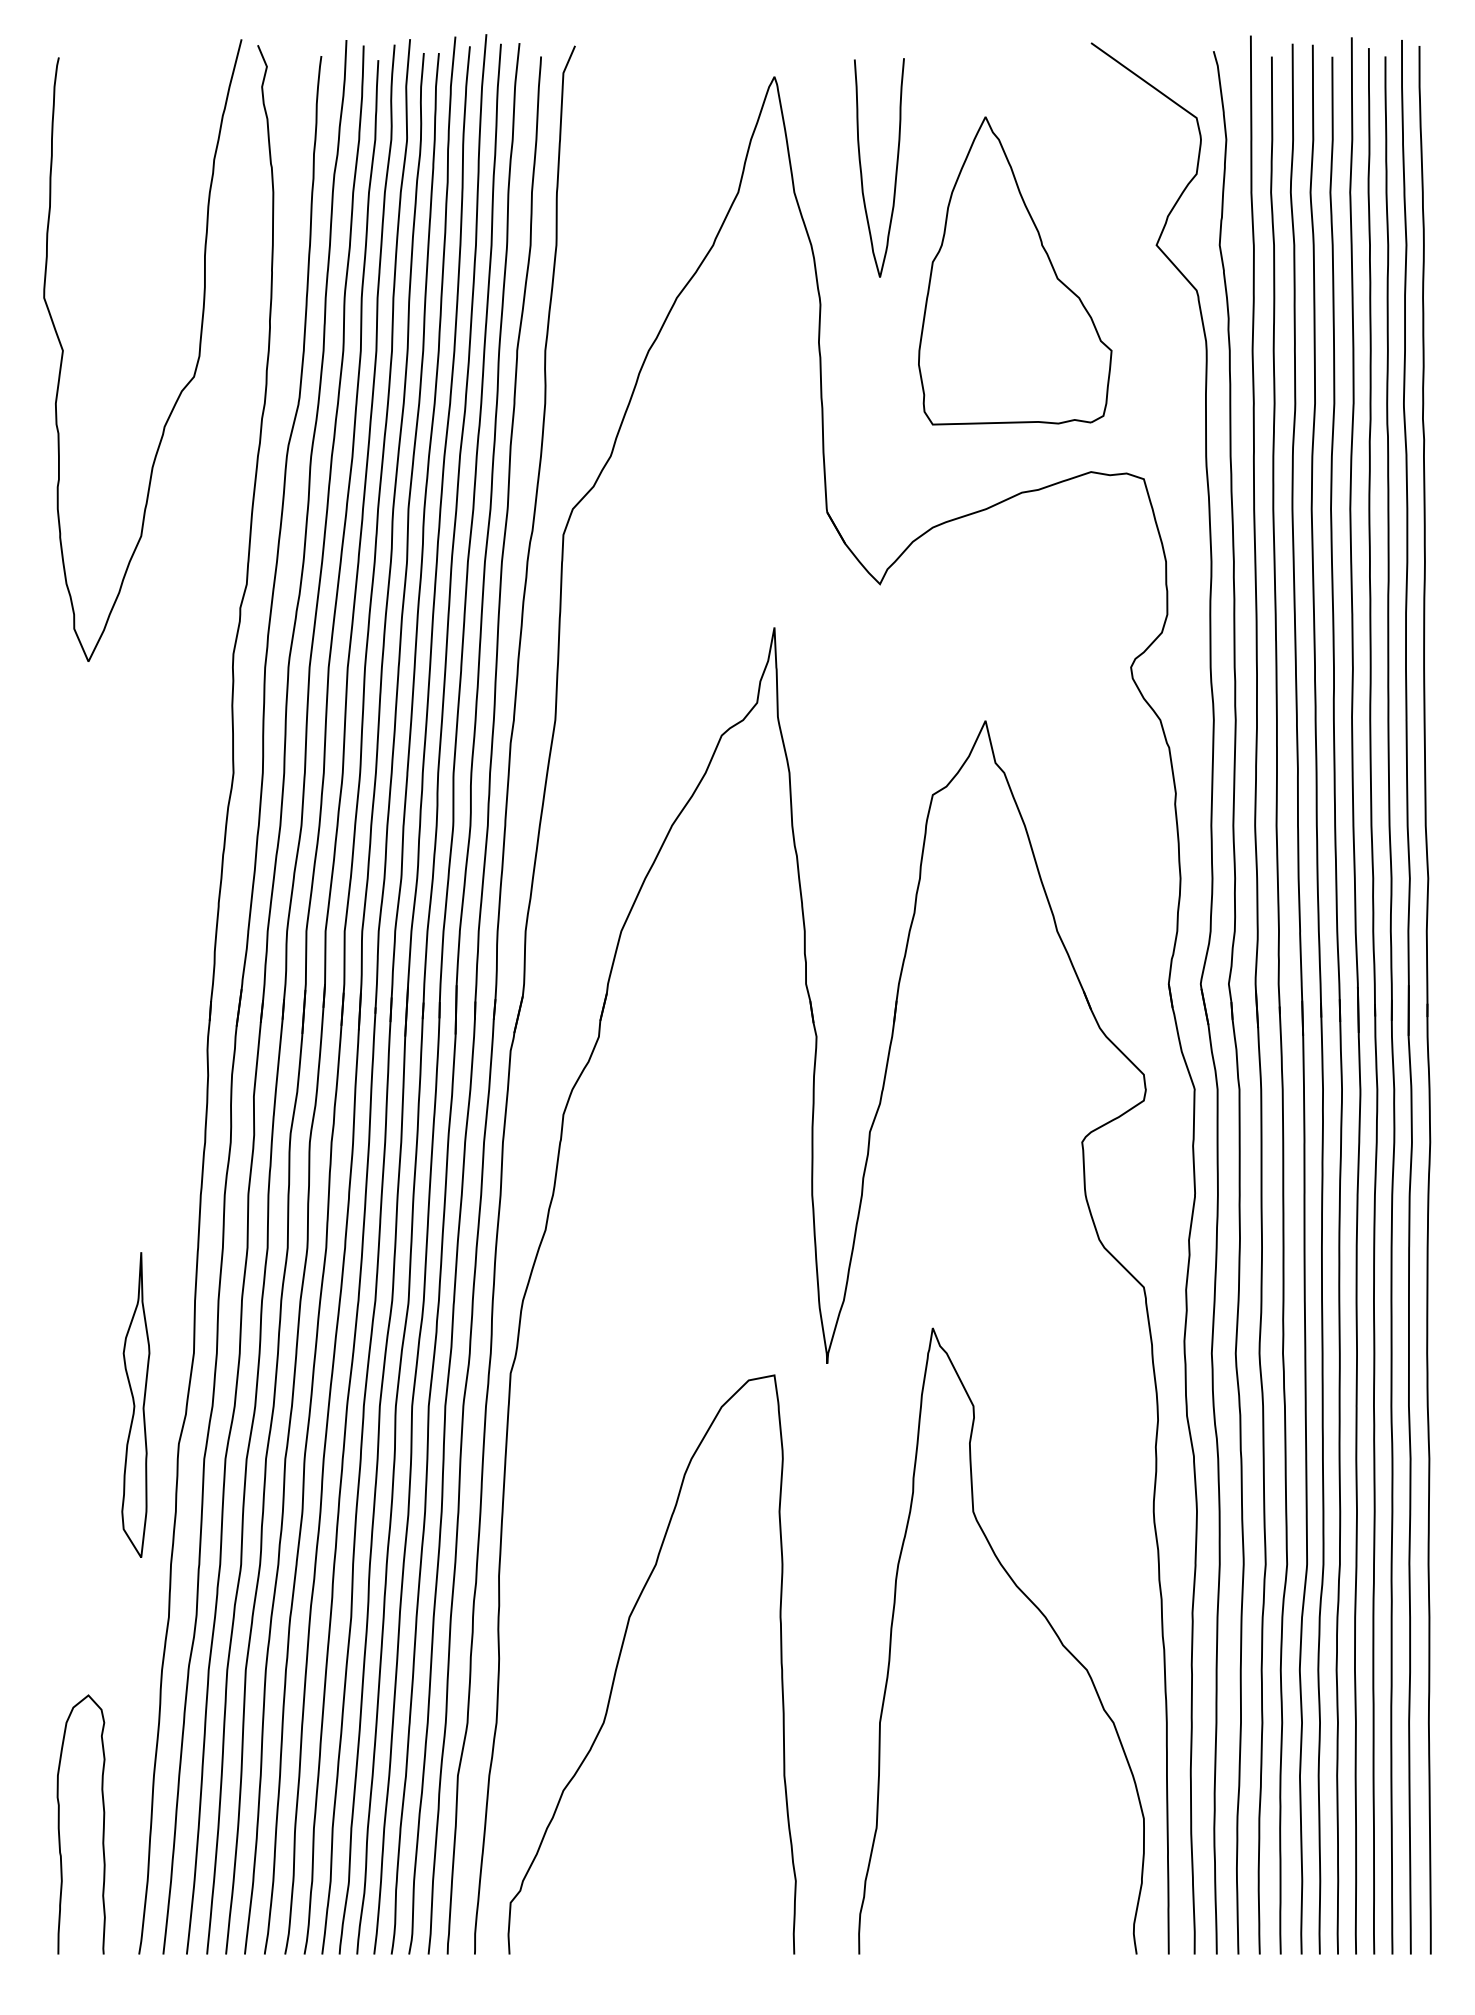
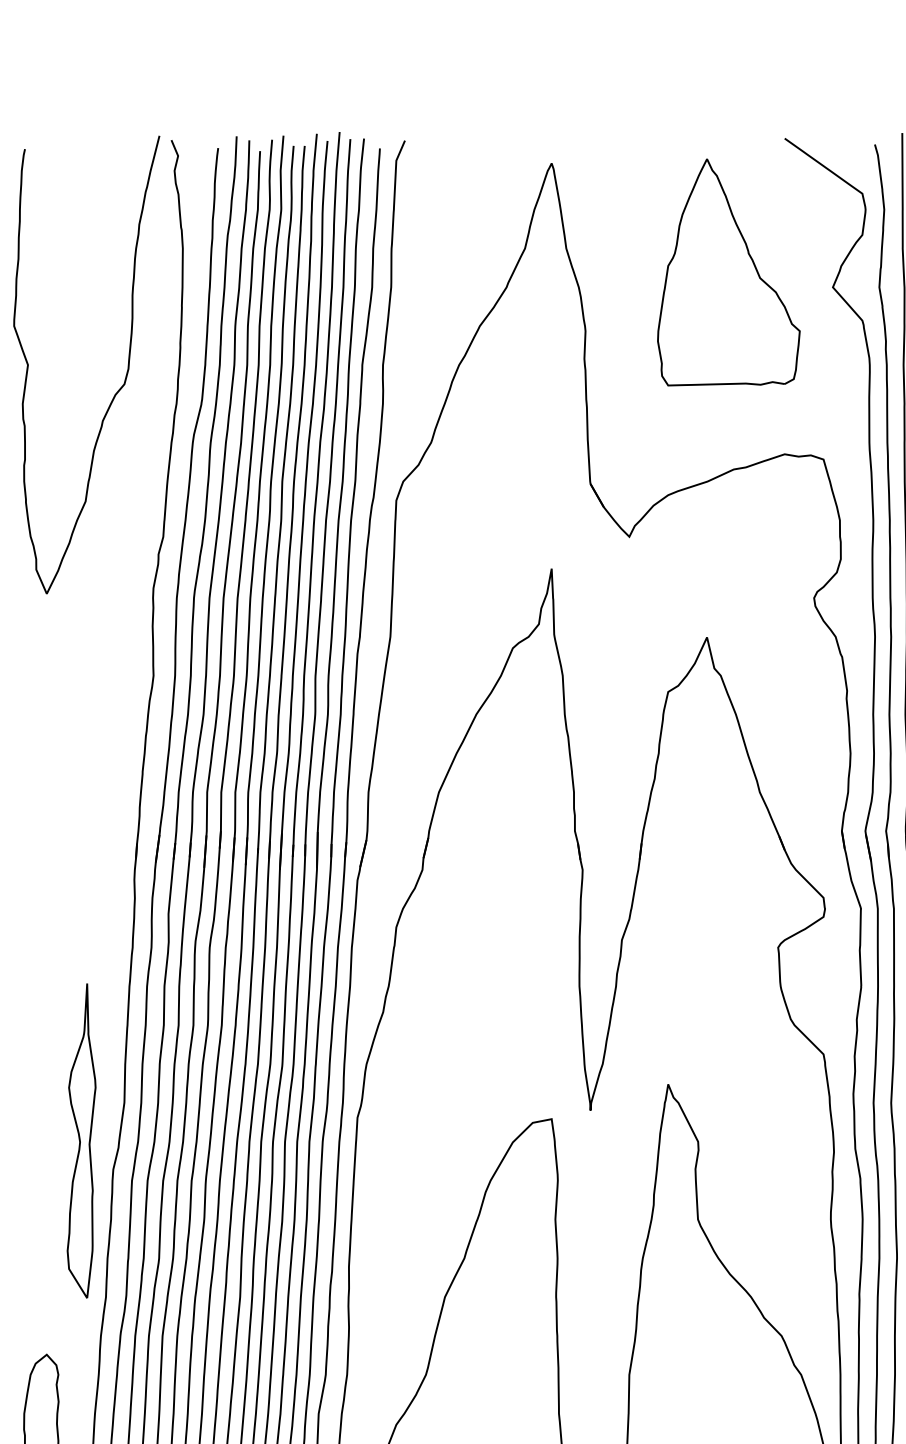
curve: (895, 169) -> (640, 231), removed
part: (1015, 270) -> (729, 272), moved
part: (135, 1404) -> (81, 1140), size x1.4

